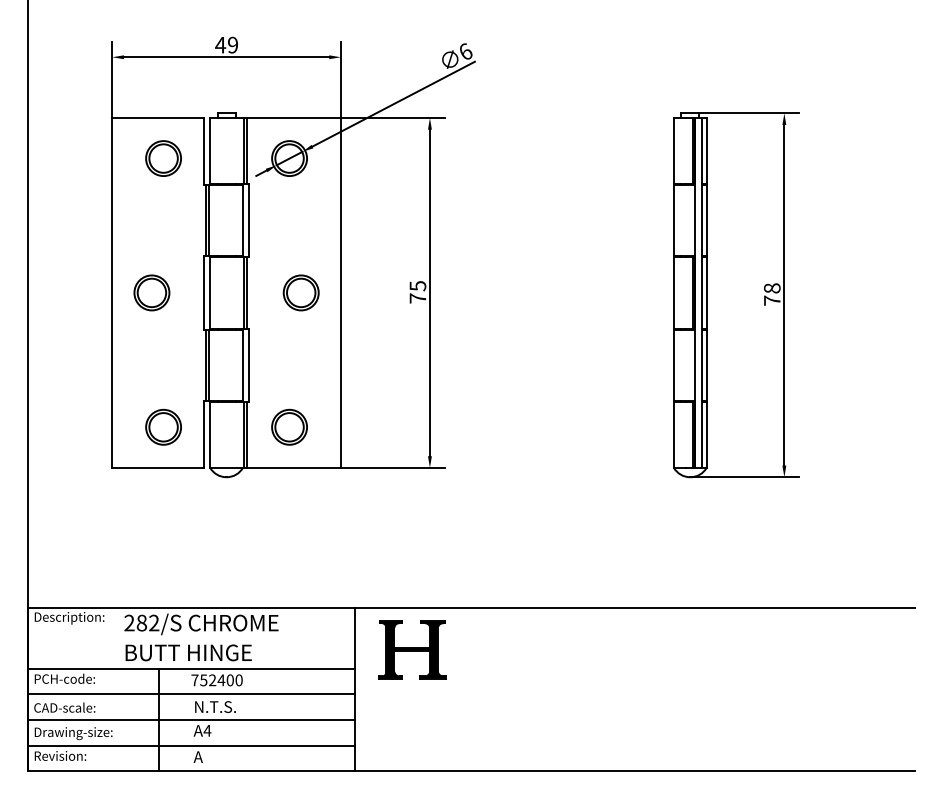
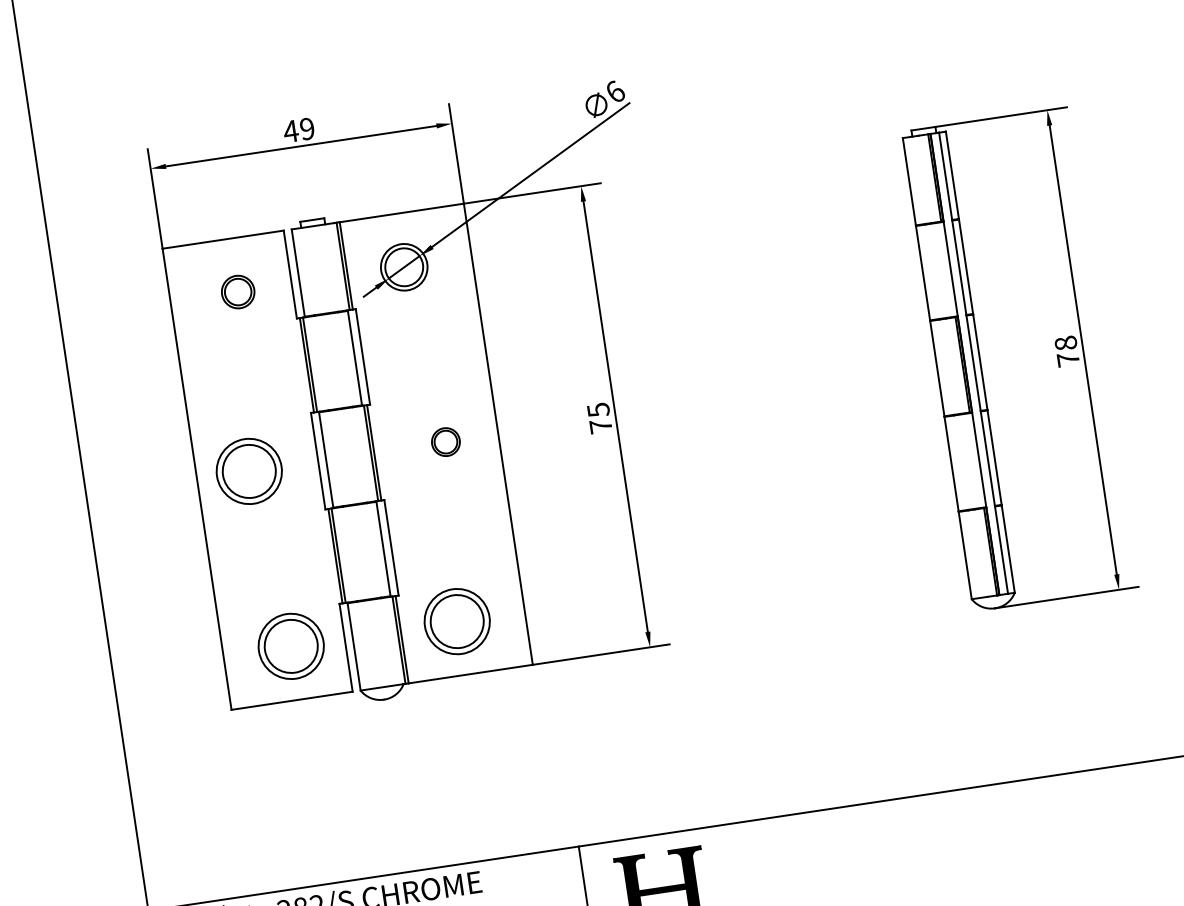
part: (163, 158) -> (238, 292), size x0.7
part: (151, 292) -> (248, 470), size x1.4
part: (300, 292) -> (445, 441), size x0.6
part: (163, 426) -> (290, 645), size x1.4
part: (289, 426) -> (456, 620), size x1.4

